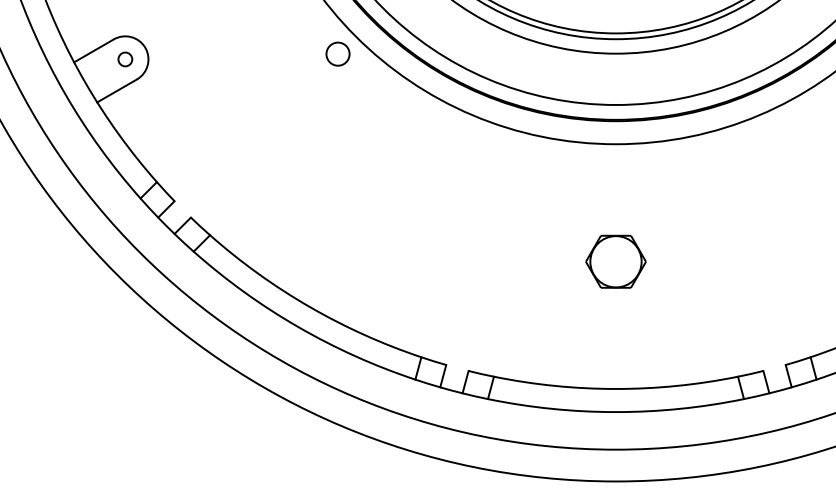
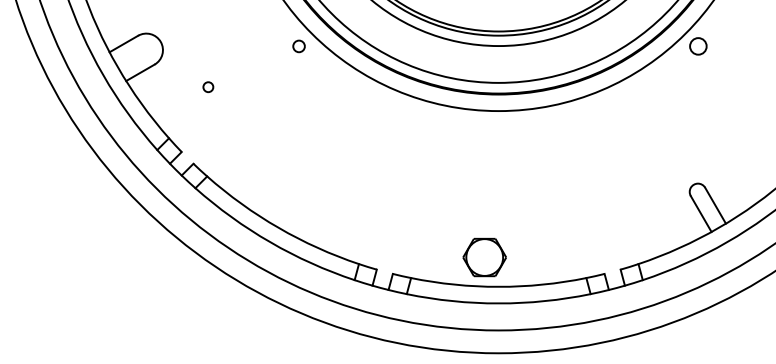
circle: (337, 54) -> (298, 46), size x0.7
circle: (125, 59) -> (208, 87), moved
part: (615, 261) -> (484, 257), moved

